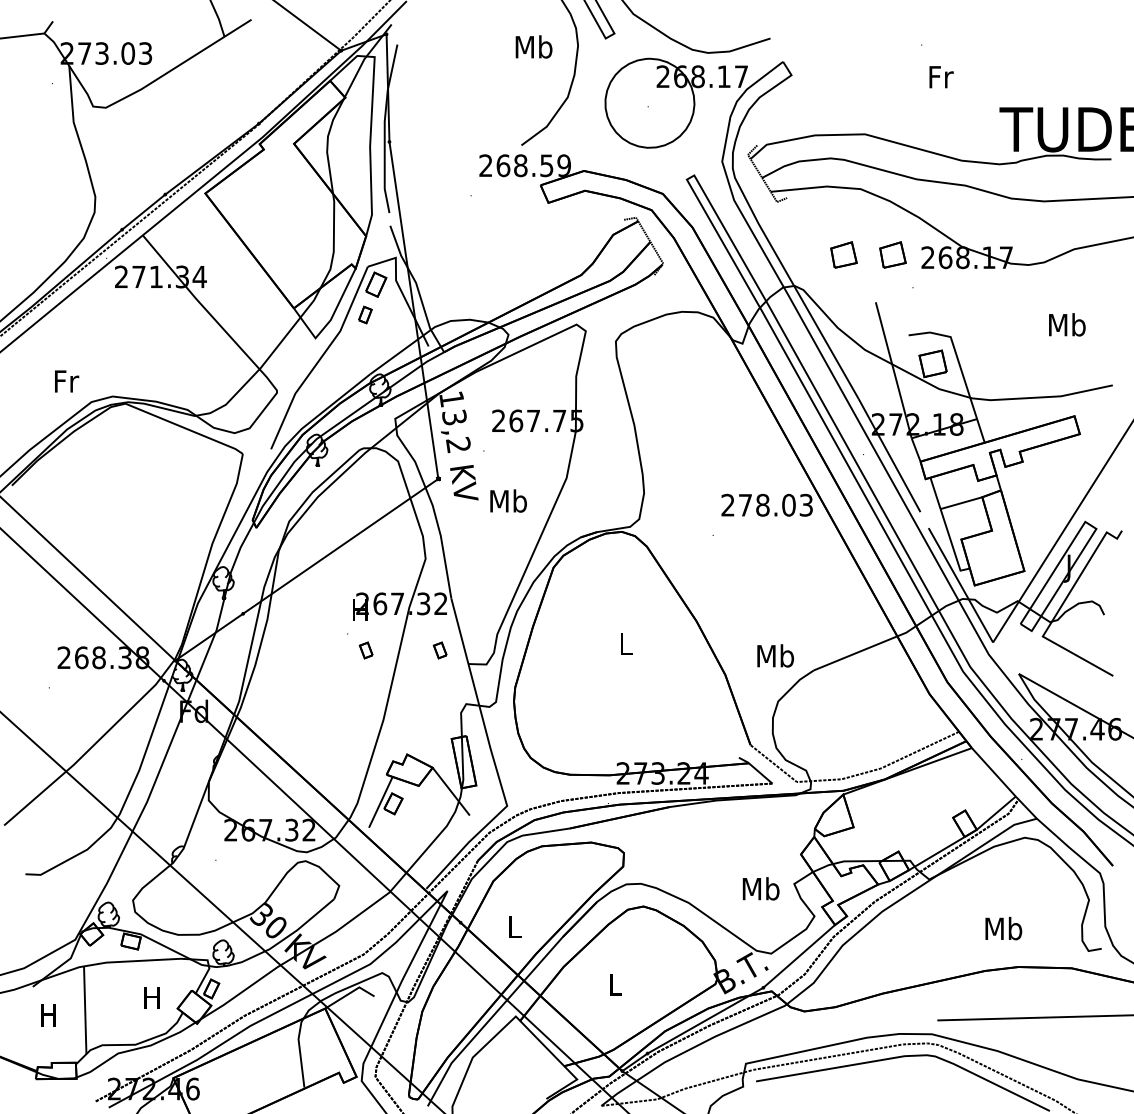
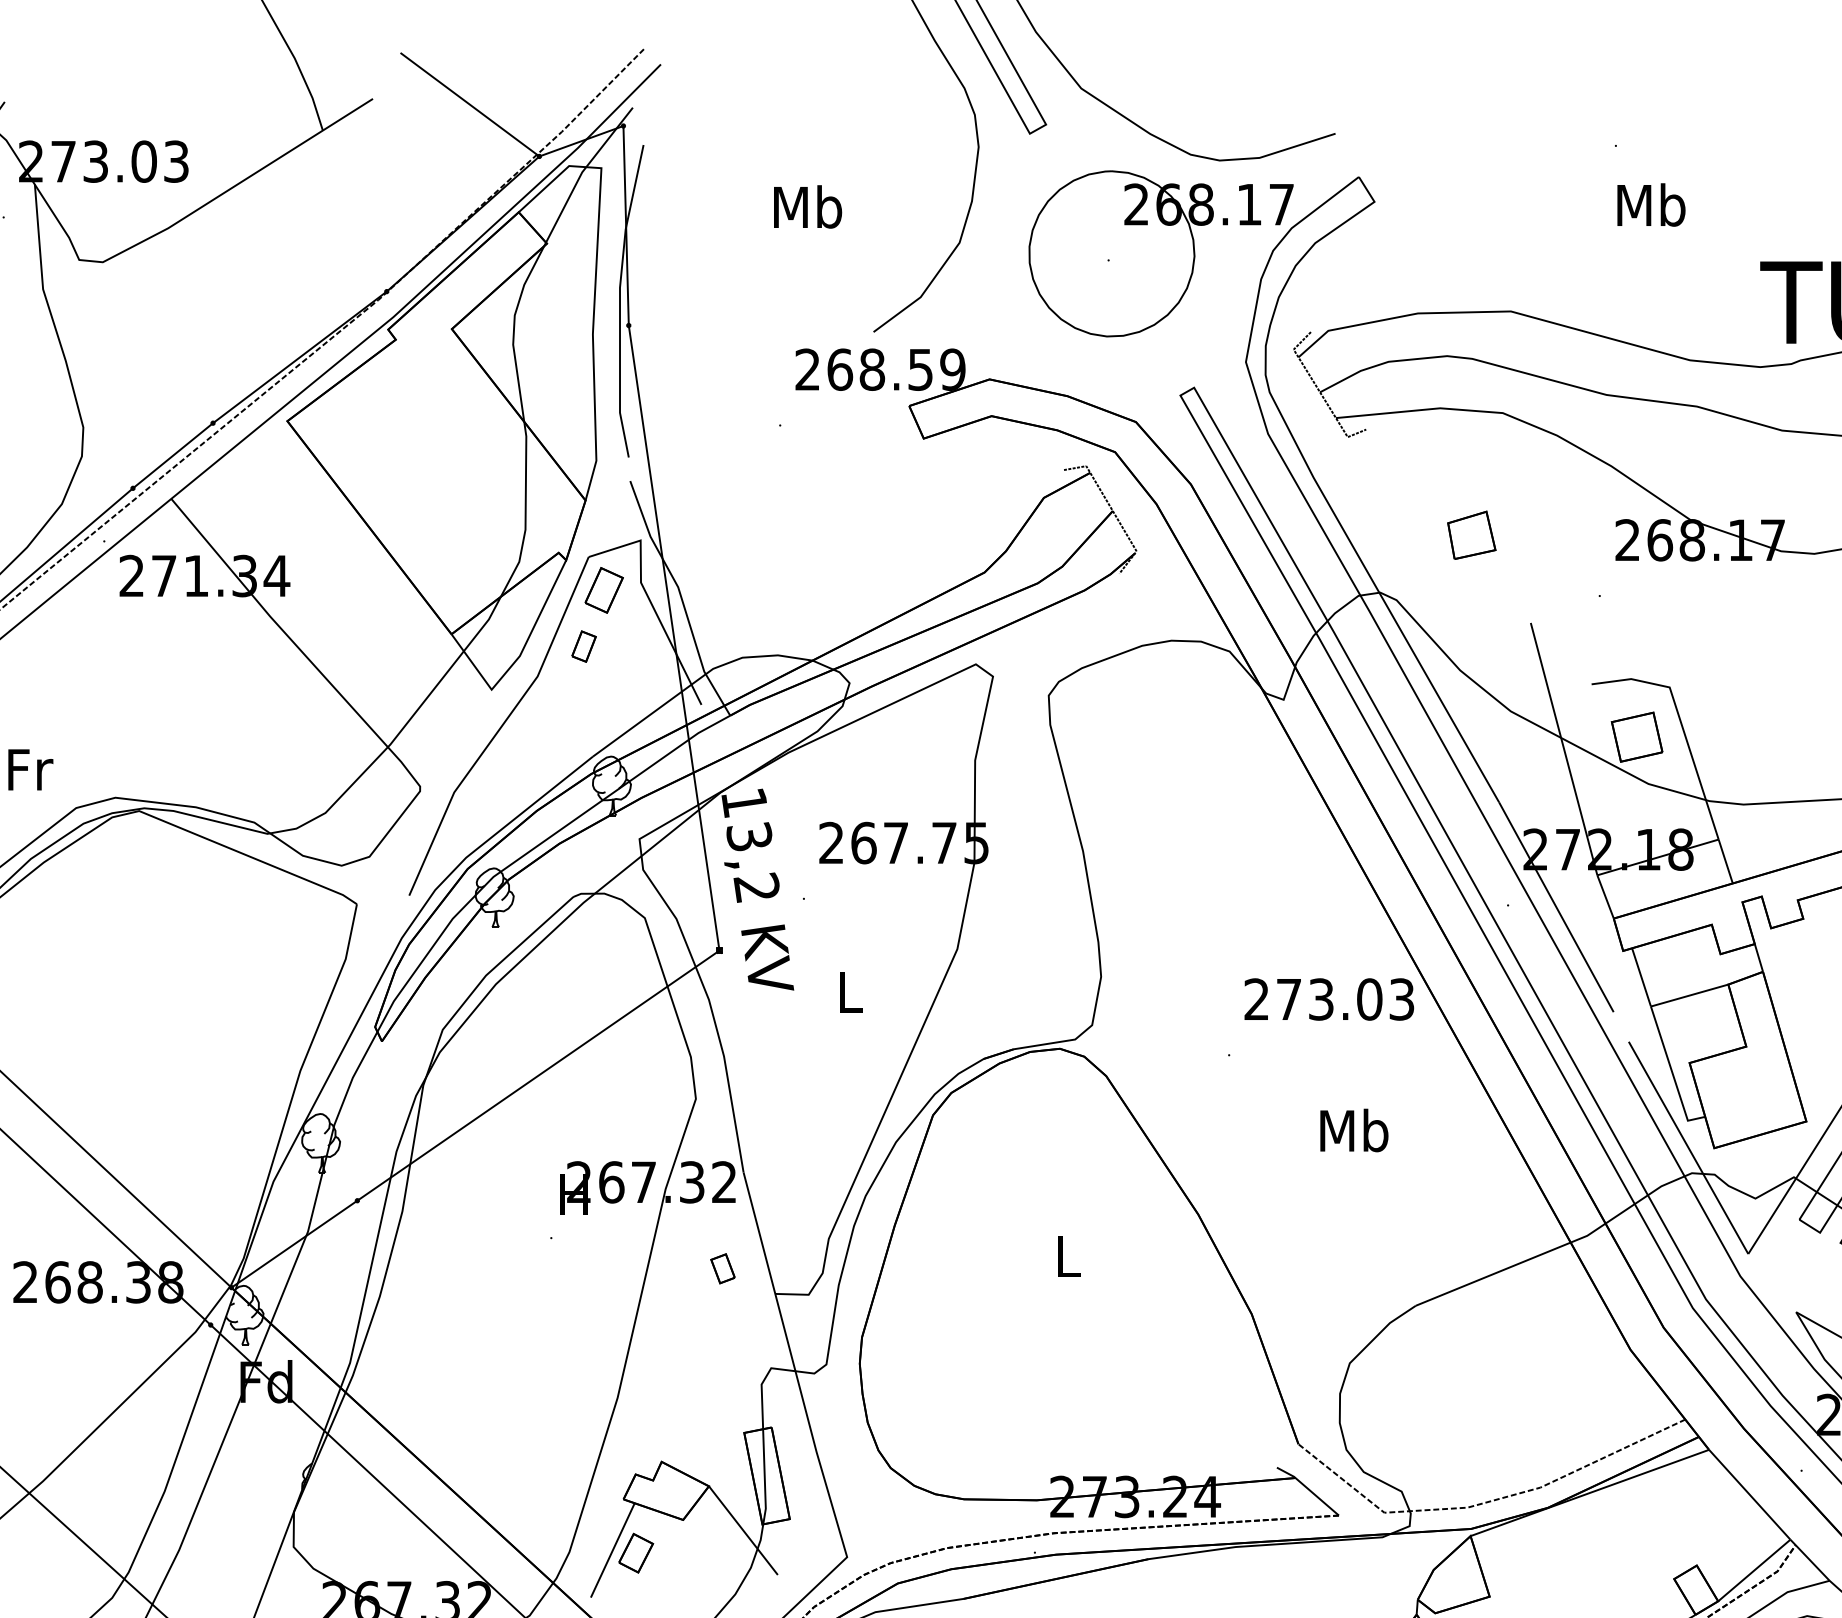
text: (533, 46) -> (806, 206), moved
text: (940, 76) -> (1650, 204), Fr -> Mb
part: (892, 254) -> (1561, 534), removed
text: (508, 500) -> (849, 990), Mb -> L
text: (762, 505) -> (1320, 999), 278.03 -> 273.03
part: (365, 650) -> (584, 1268), removed
text: (775, 655) -> (1354, 1129), moved

